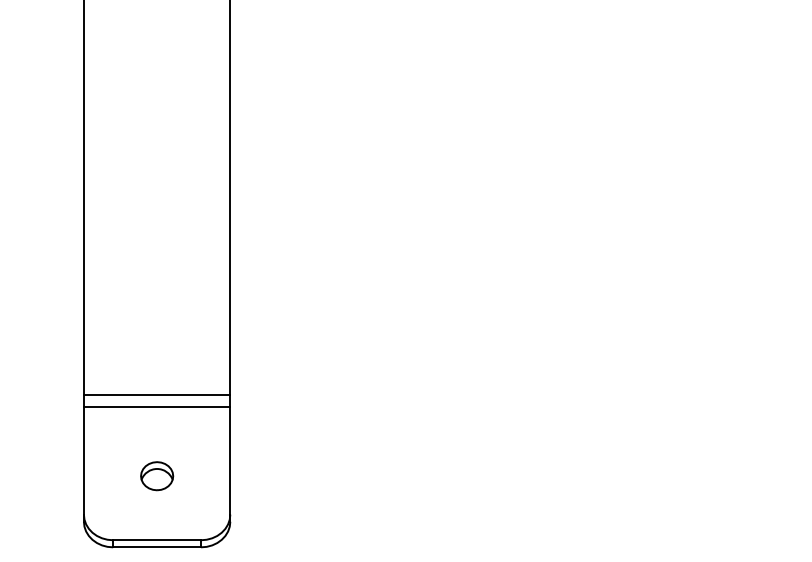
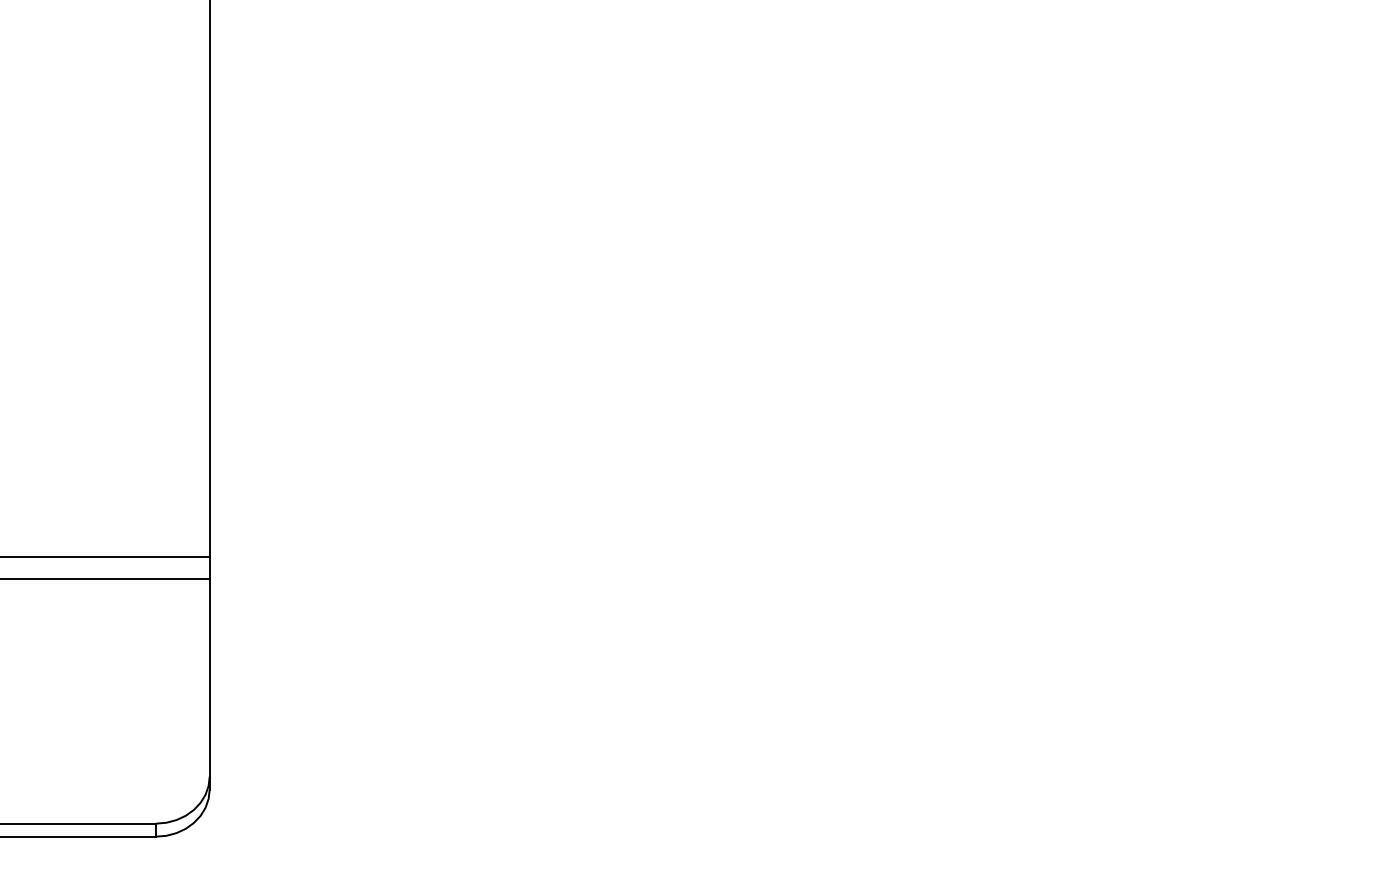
part: (157, 476) -> (76, 706), removed

